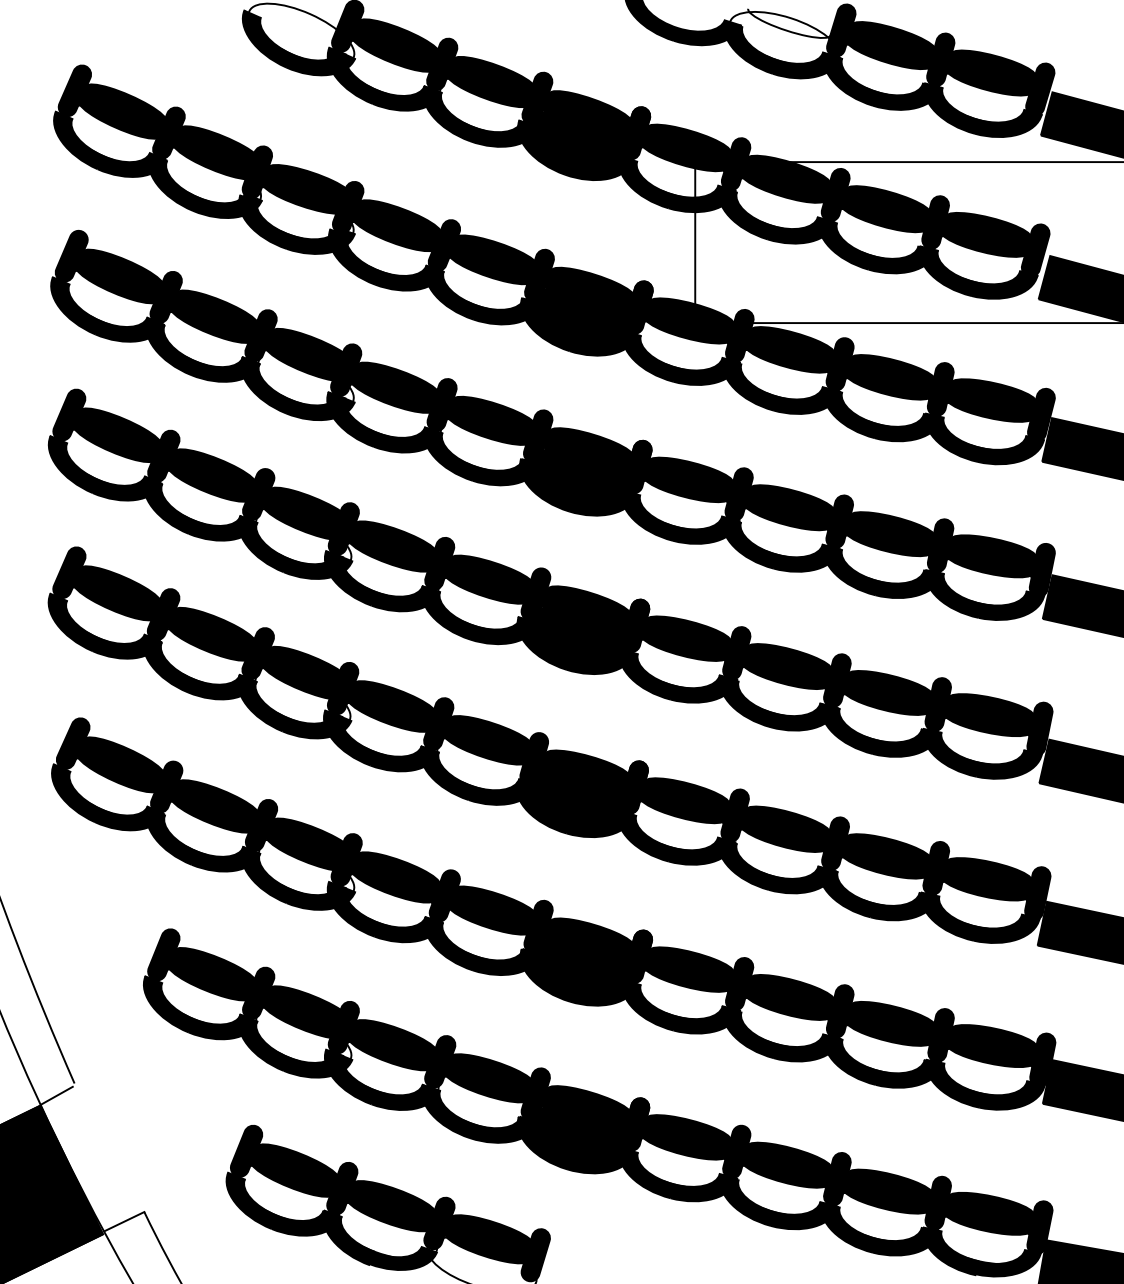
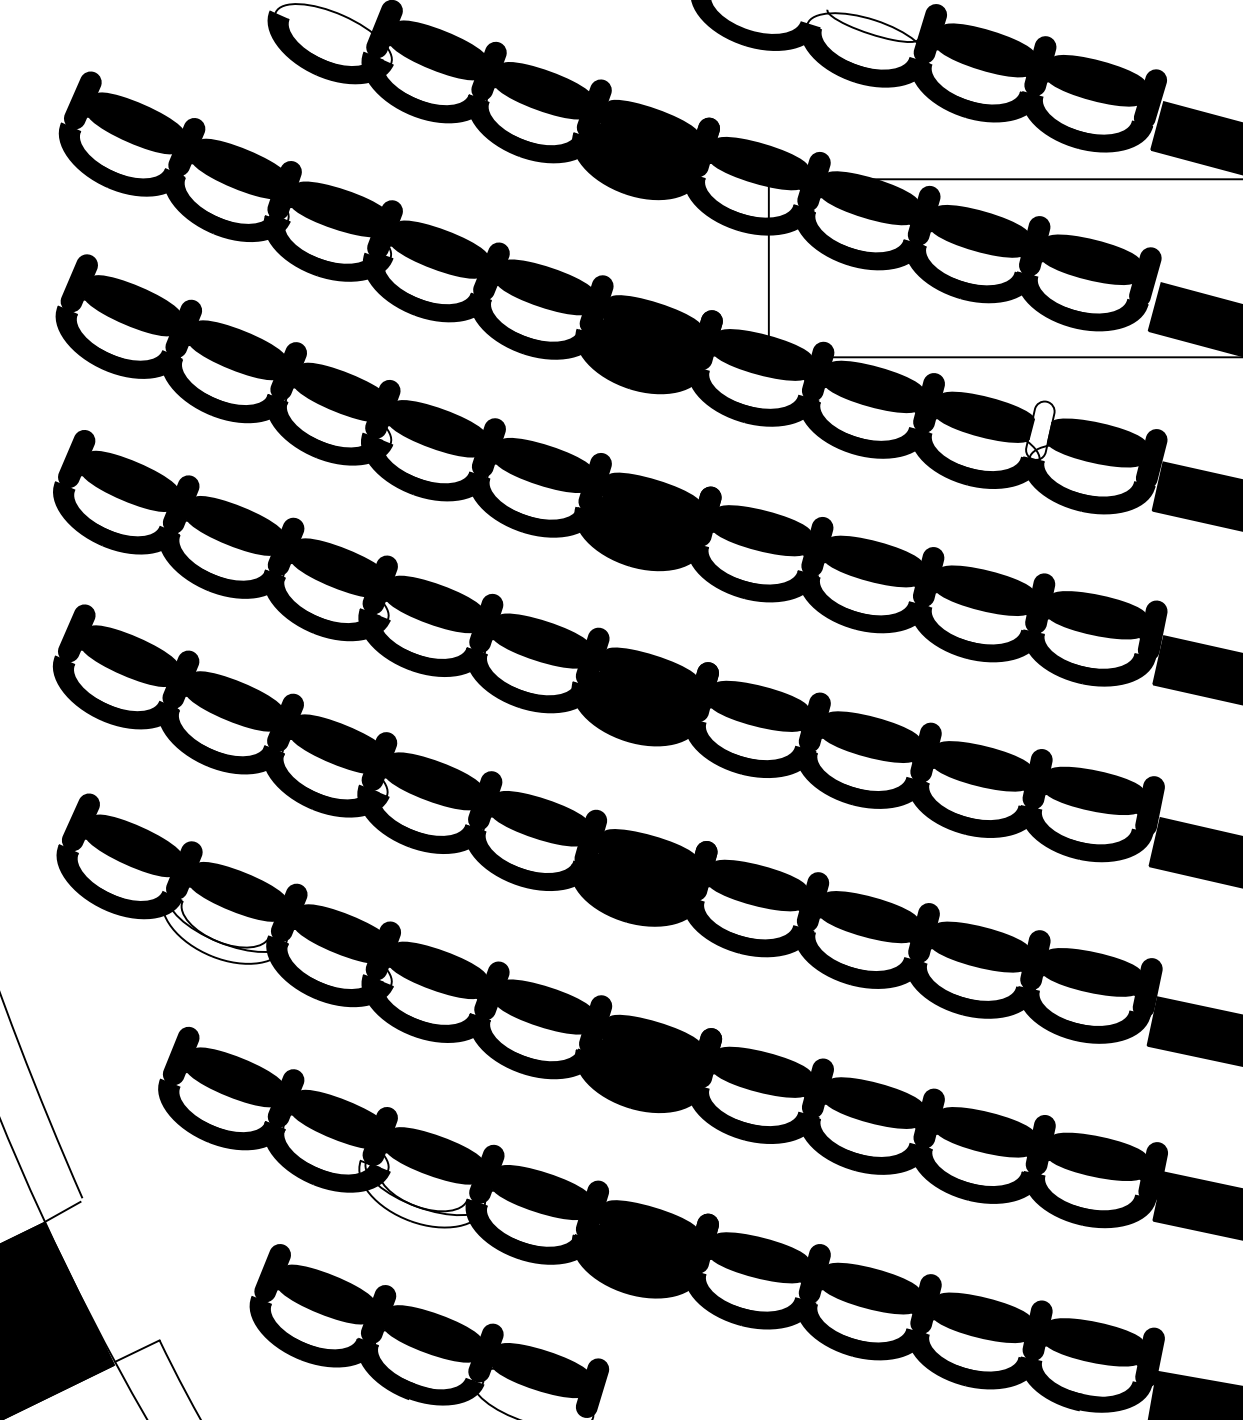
fill: (940, 389) -> (1040, 430), removed
fill: (203, 839) -> (225, 928), removed
fill: (381, 1079) -> (421, 1193), removed

